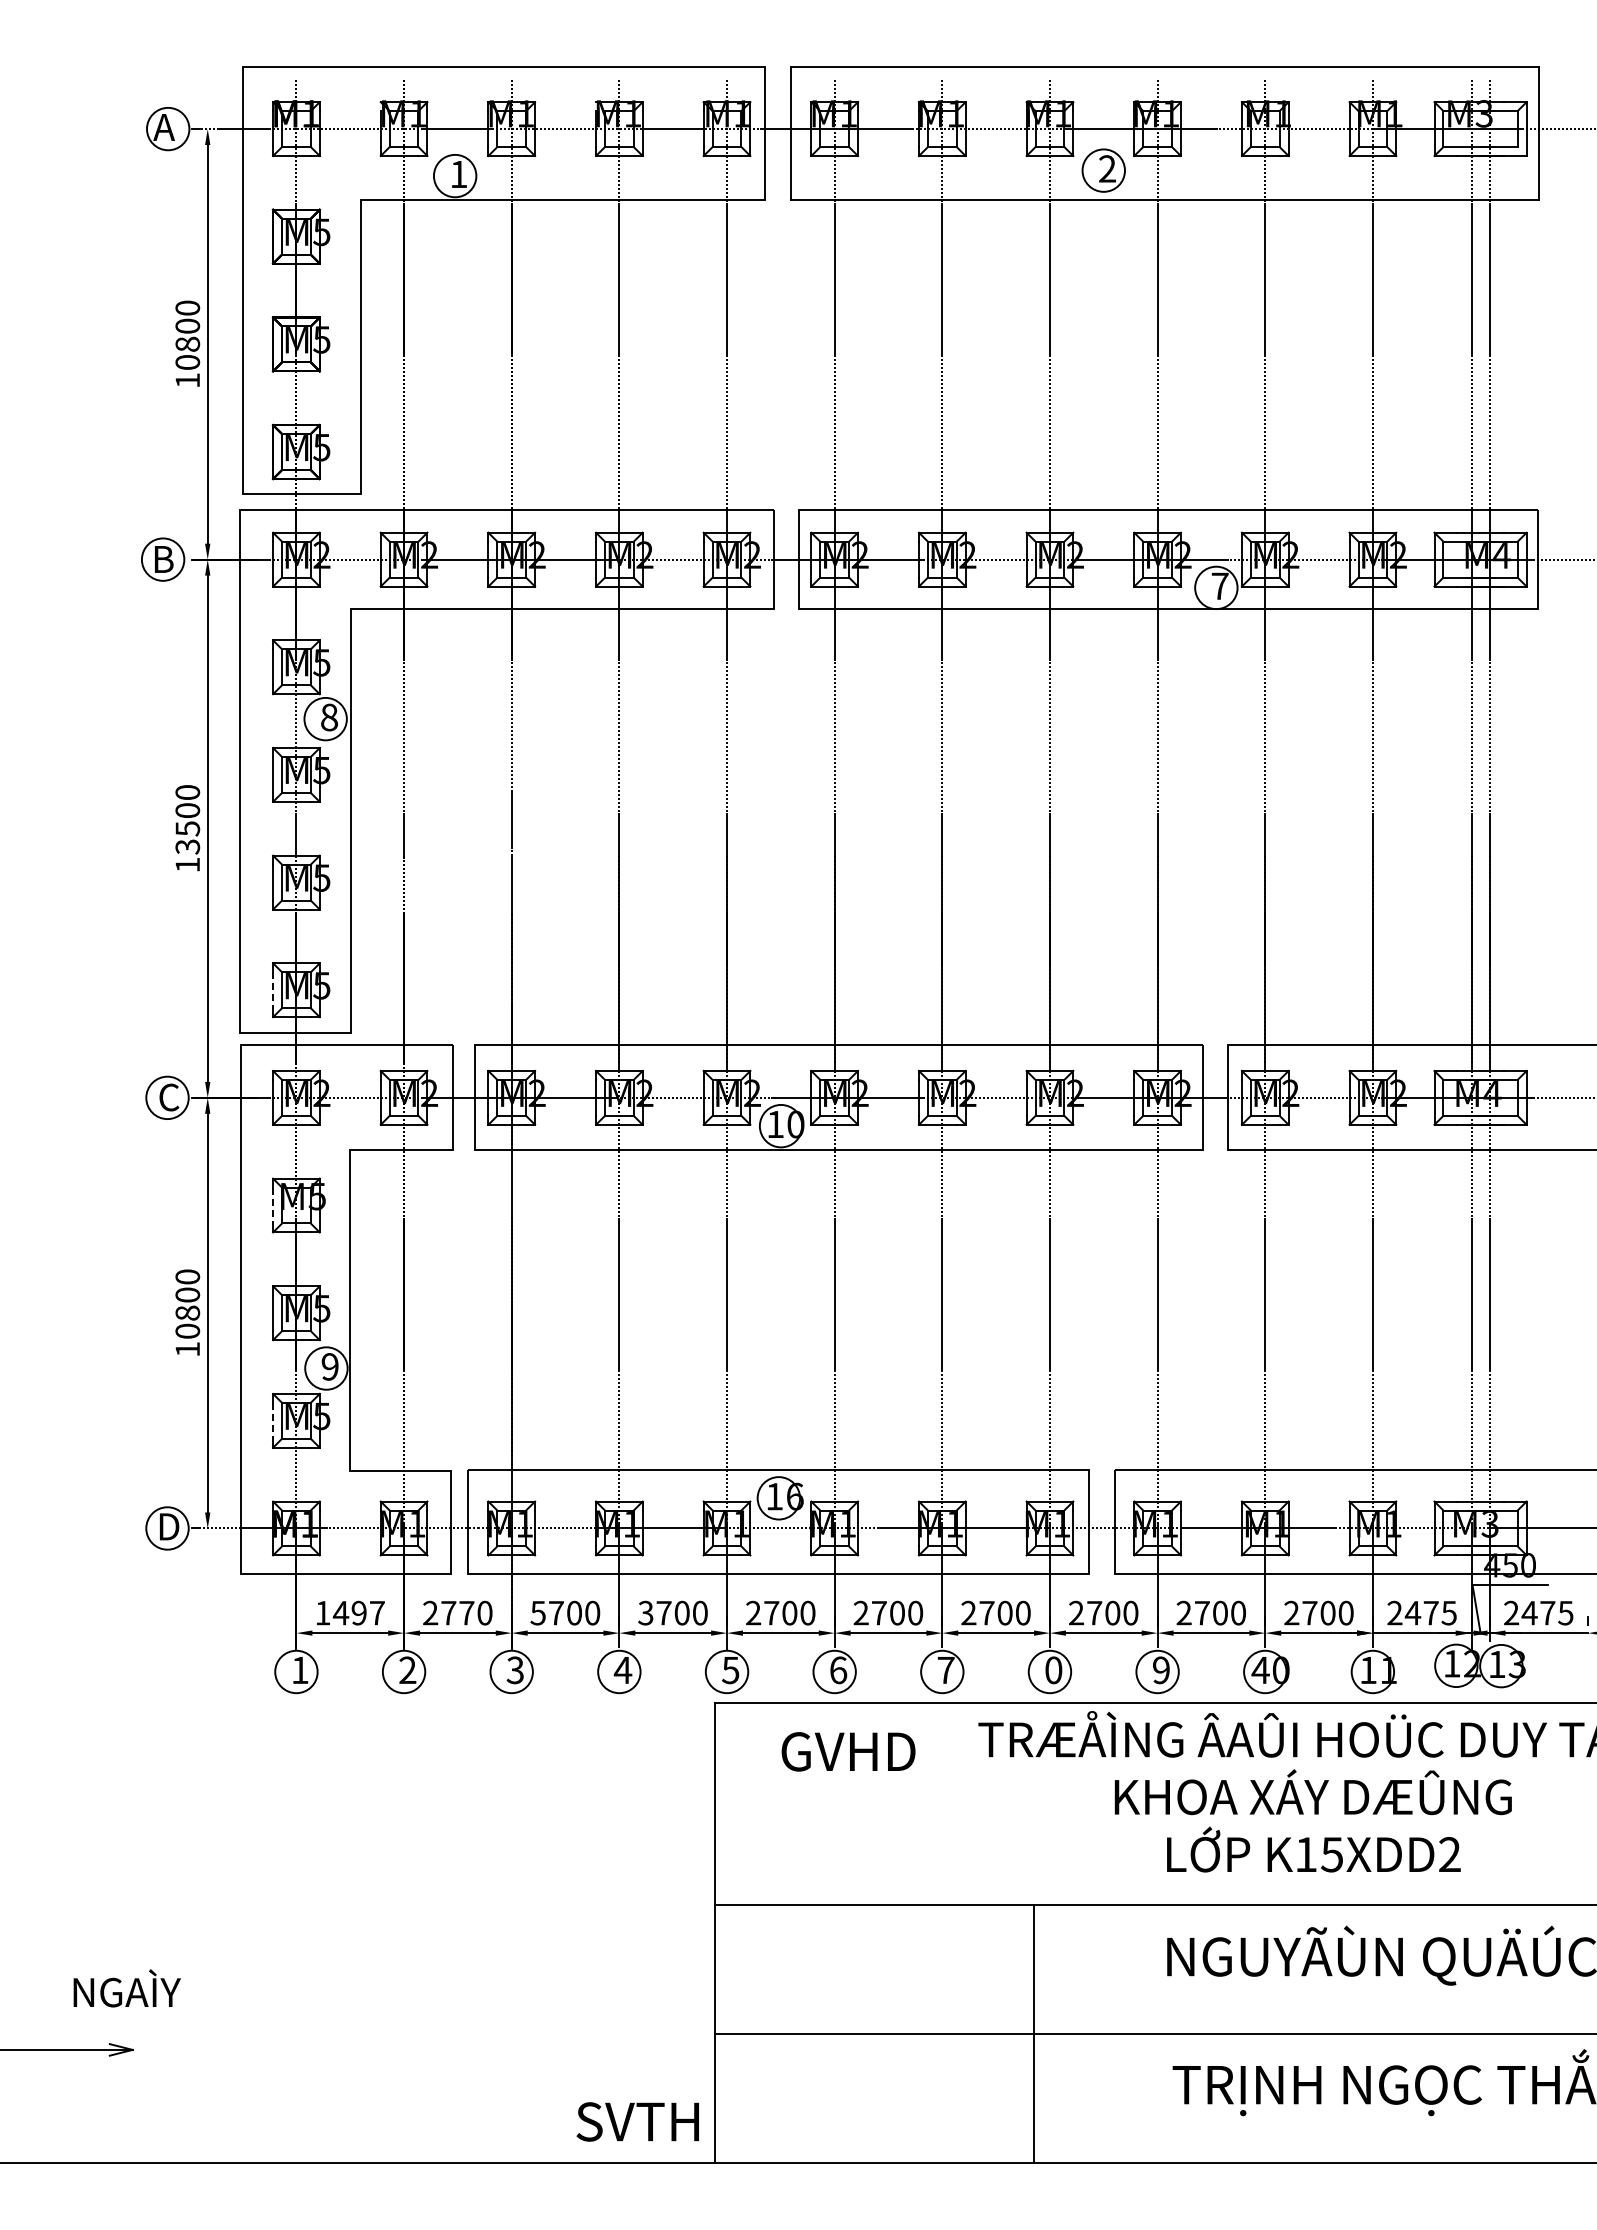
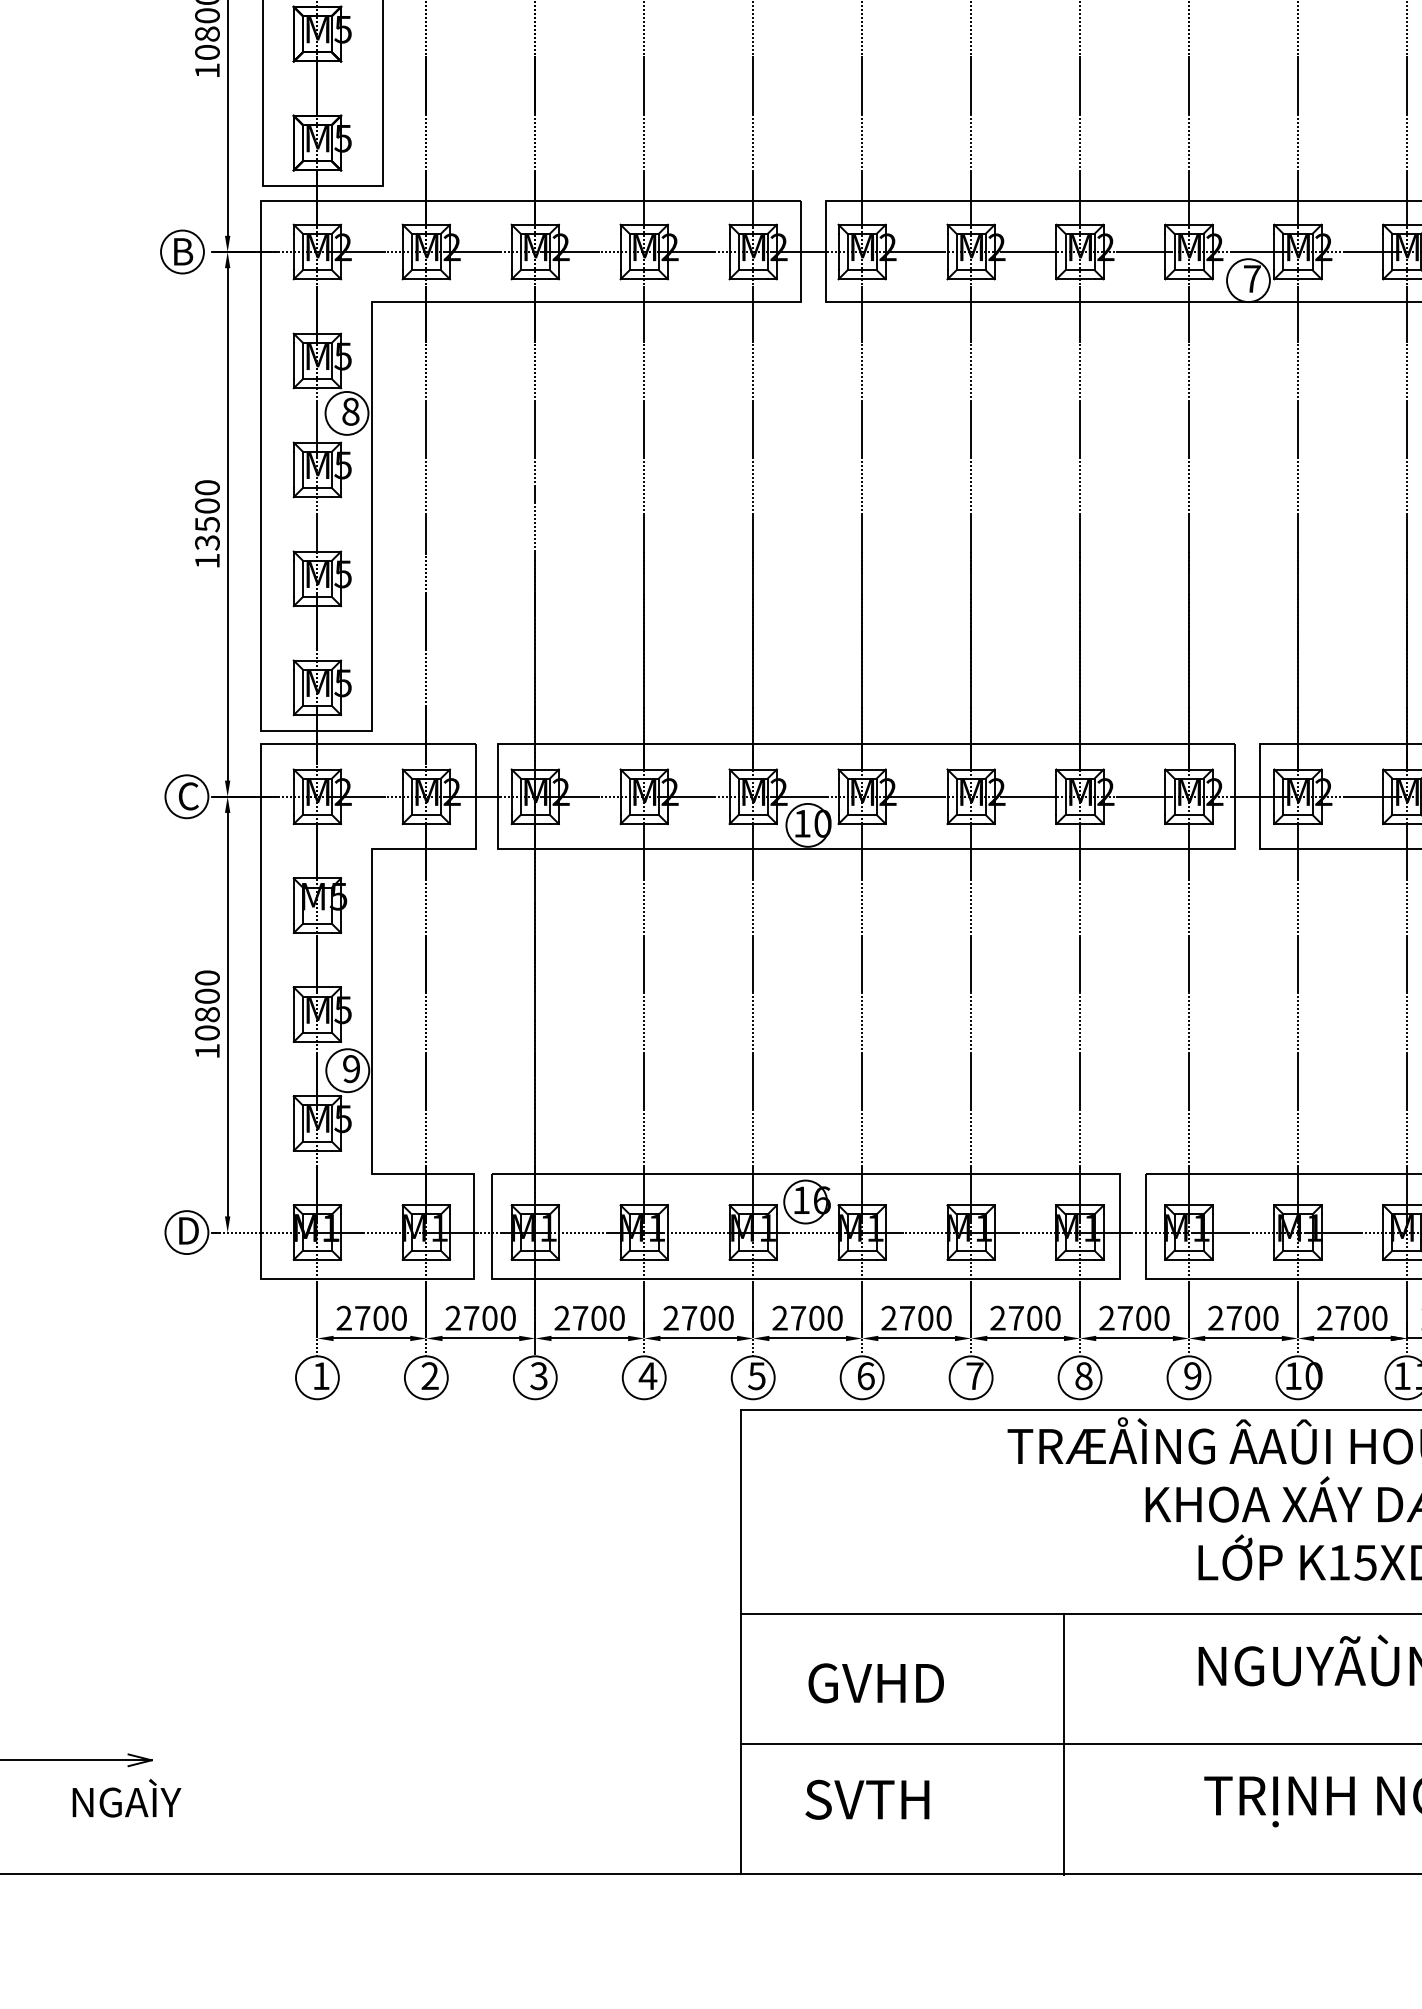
line: (273, 990) -> (294, 688), dashed -> solid
line: (273, 1205) -> (294, 905), dashed -> solid
line: (273, 1420) -> (294, 1123), dashed -> solid
text: (349, 1612) -> (371, 1317), 1497 -> 2700
text: (466, 1612) -> (489, 1317), 2770 -> 2700
text: (537, 1612) -> (561, 1317), 5700 -> 2700
text: (645, 1613) -> (670, 1318), 3700 -> 2700
text: (1053, 1670) -> (1083, 1376), 0 -> 8
text: (1260, 1670) -> (1293, 1376), 40 -> 10
text: (848, 1751) -> (876, 1682), moved
text: (126, 1988) -> (126, 1798), moved
text: (637, 2121) -> (867, 1799), moved

